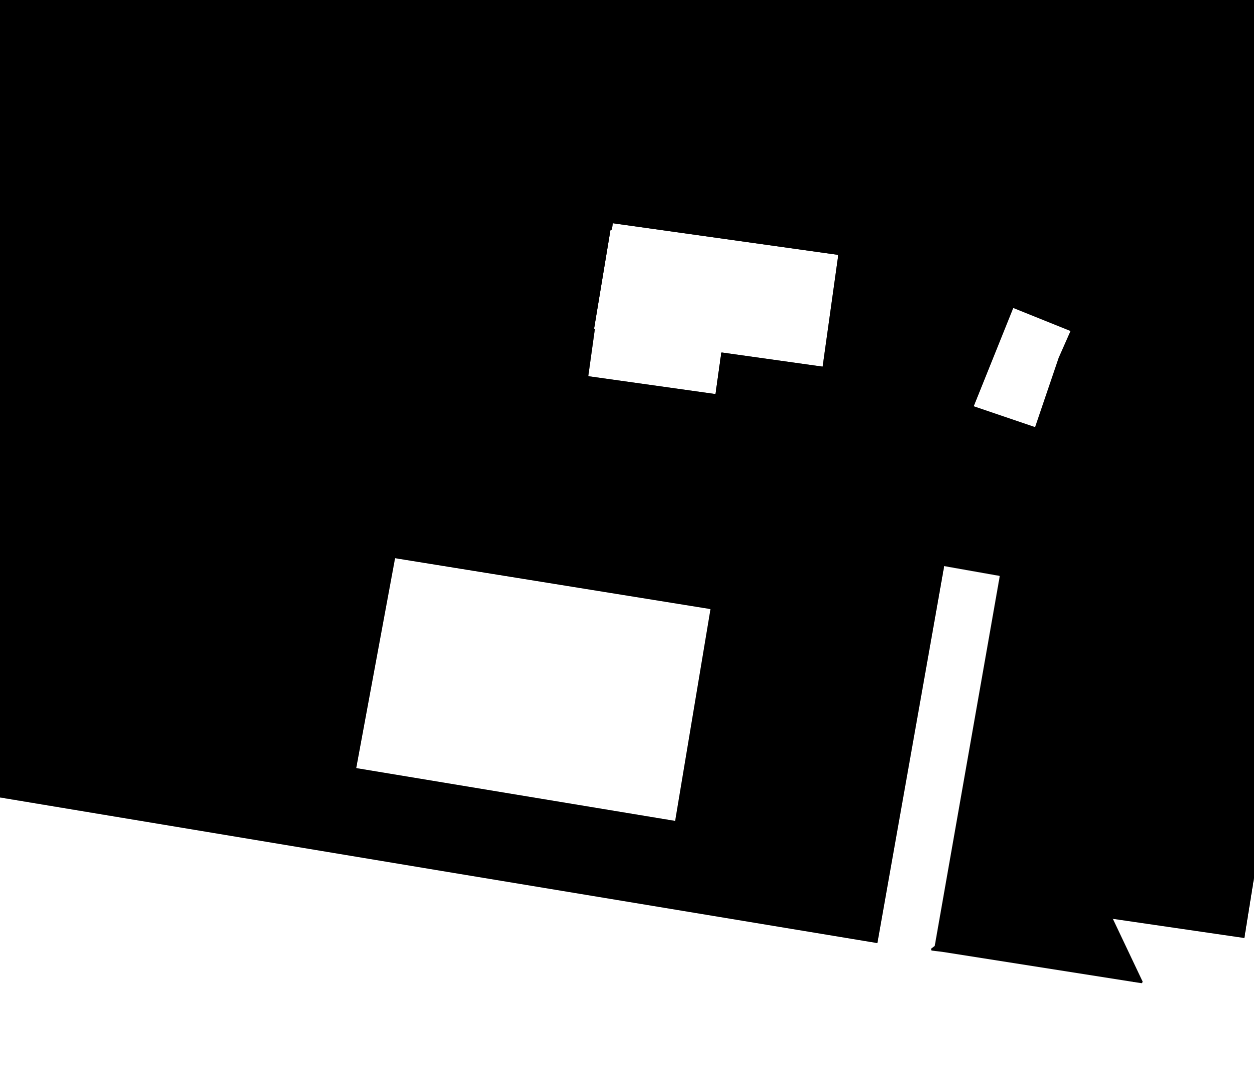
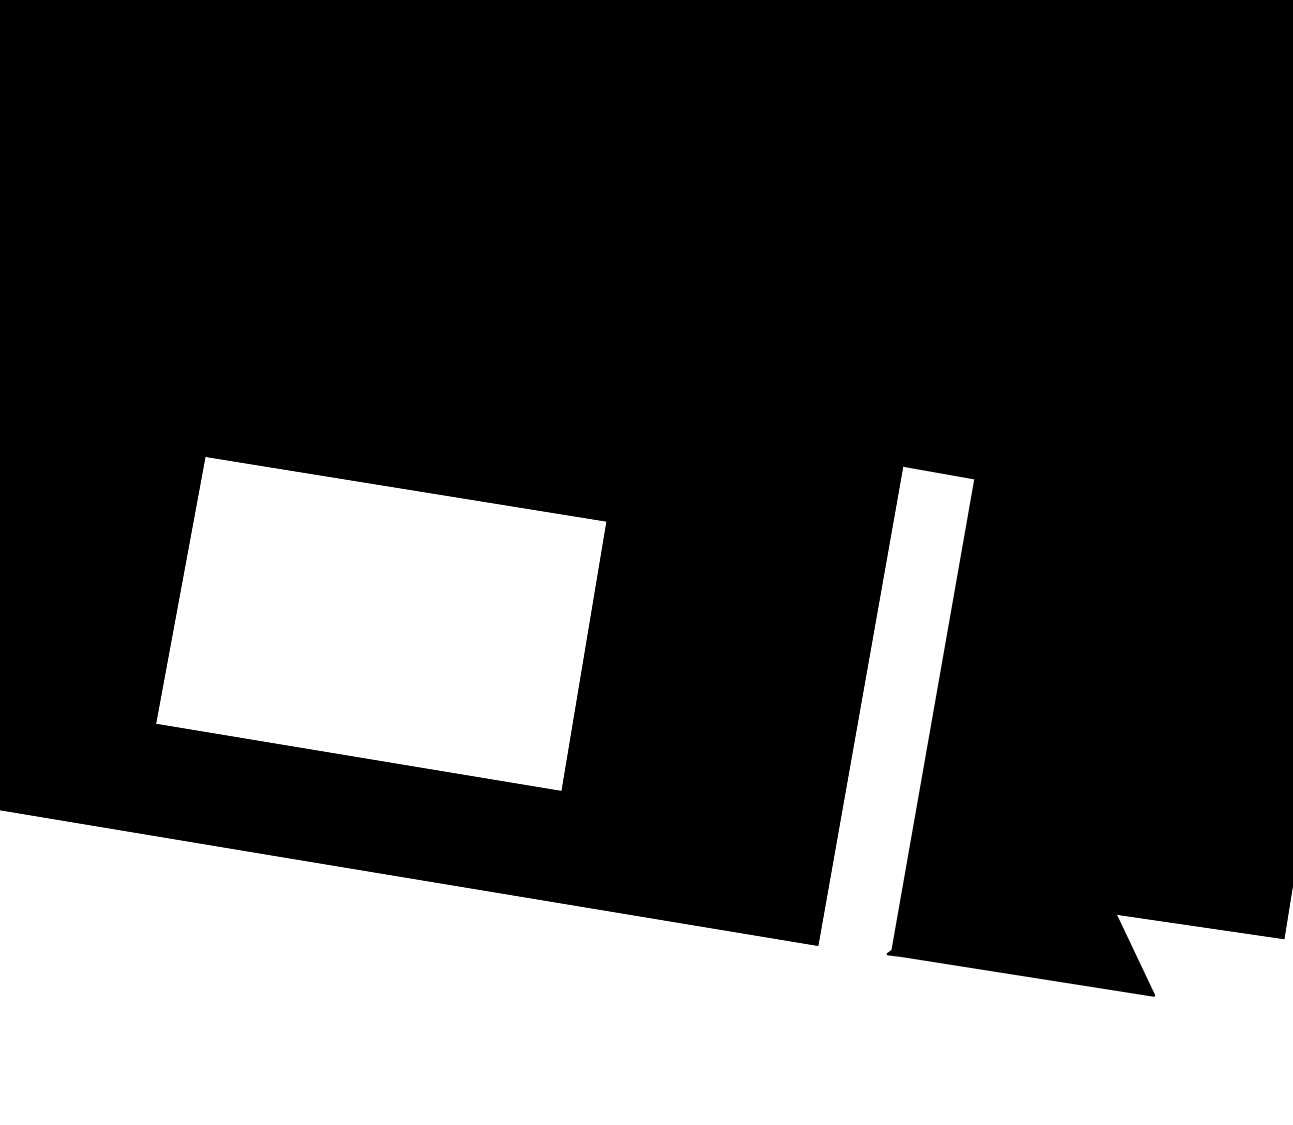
fill: (712, 308) -> (608, 139), added
fill: (1022, 367) -> (1002, 214), added

